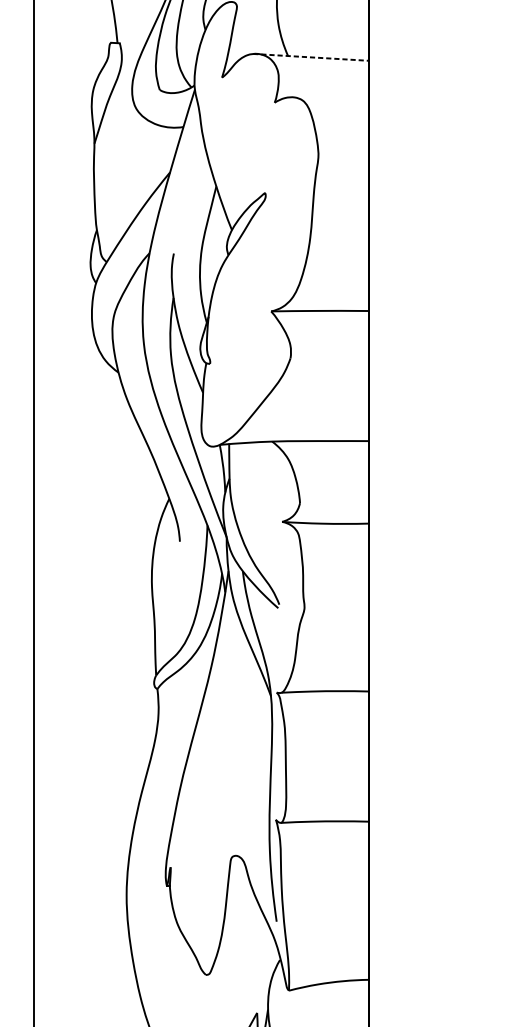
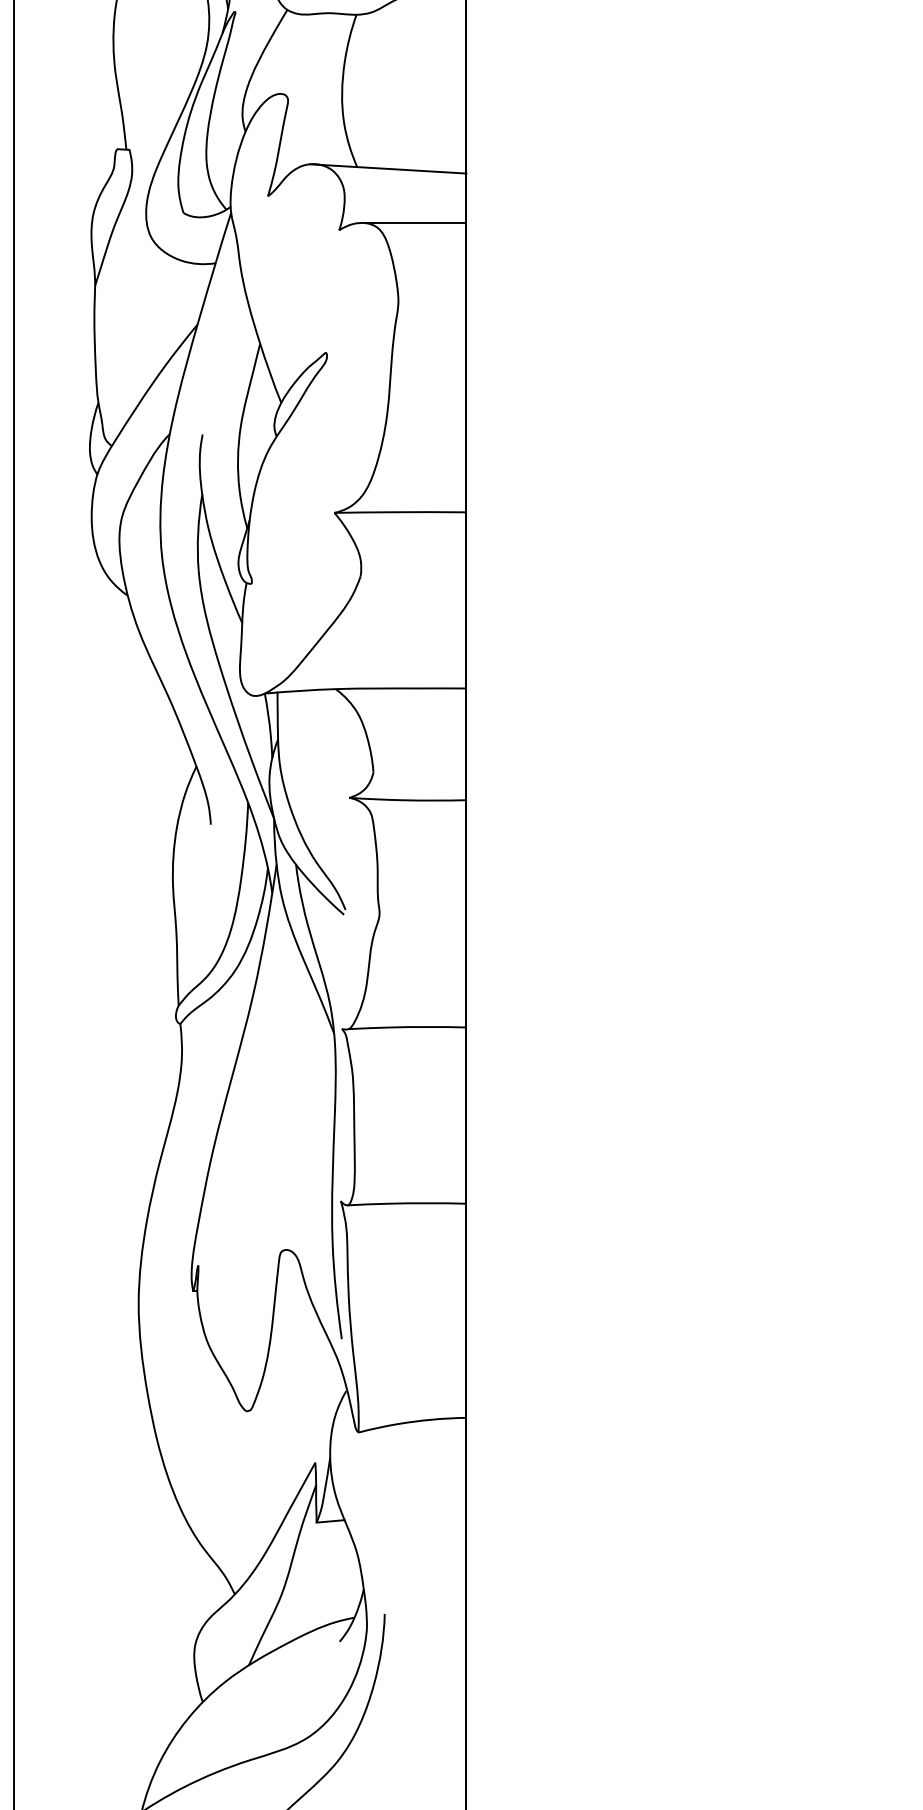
line: (311, 57) -> (388, 168), dashed -> solid
line: (331, 97) -> (416, 223), added

